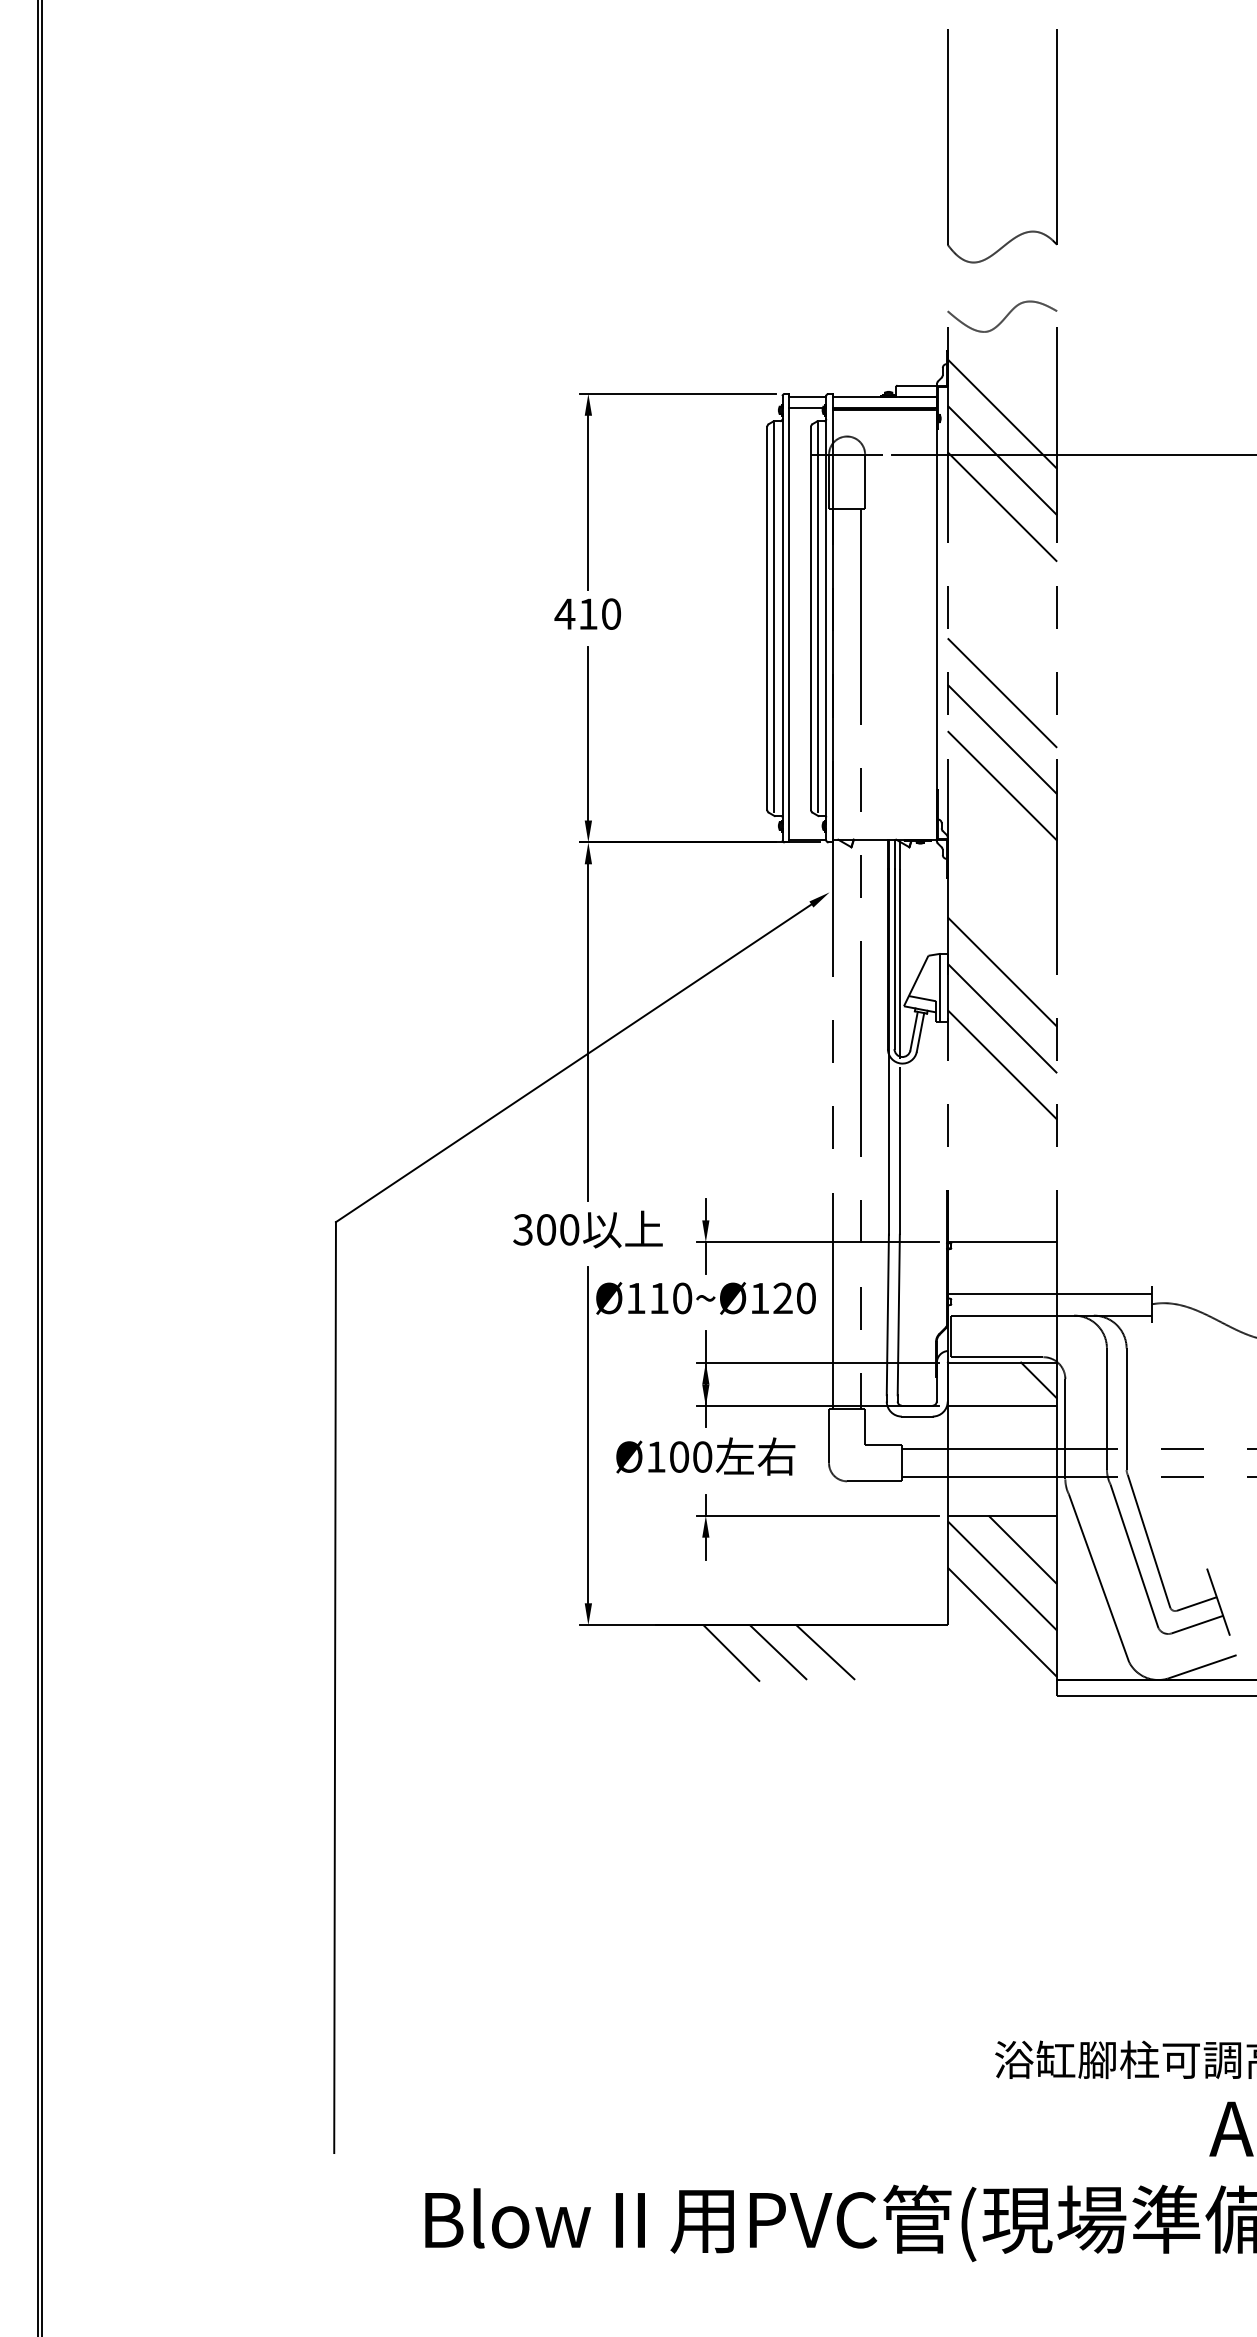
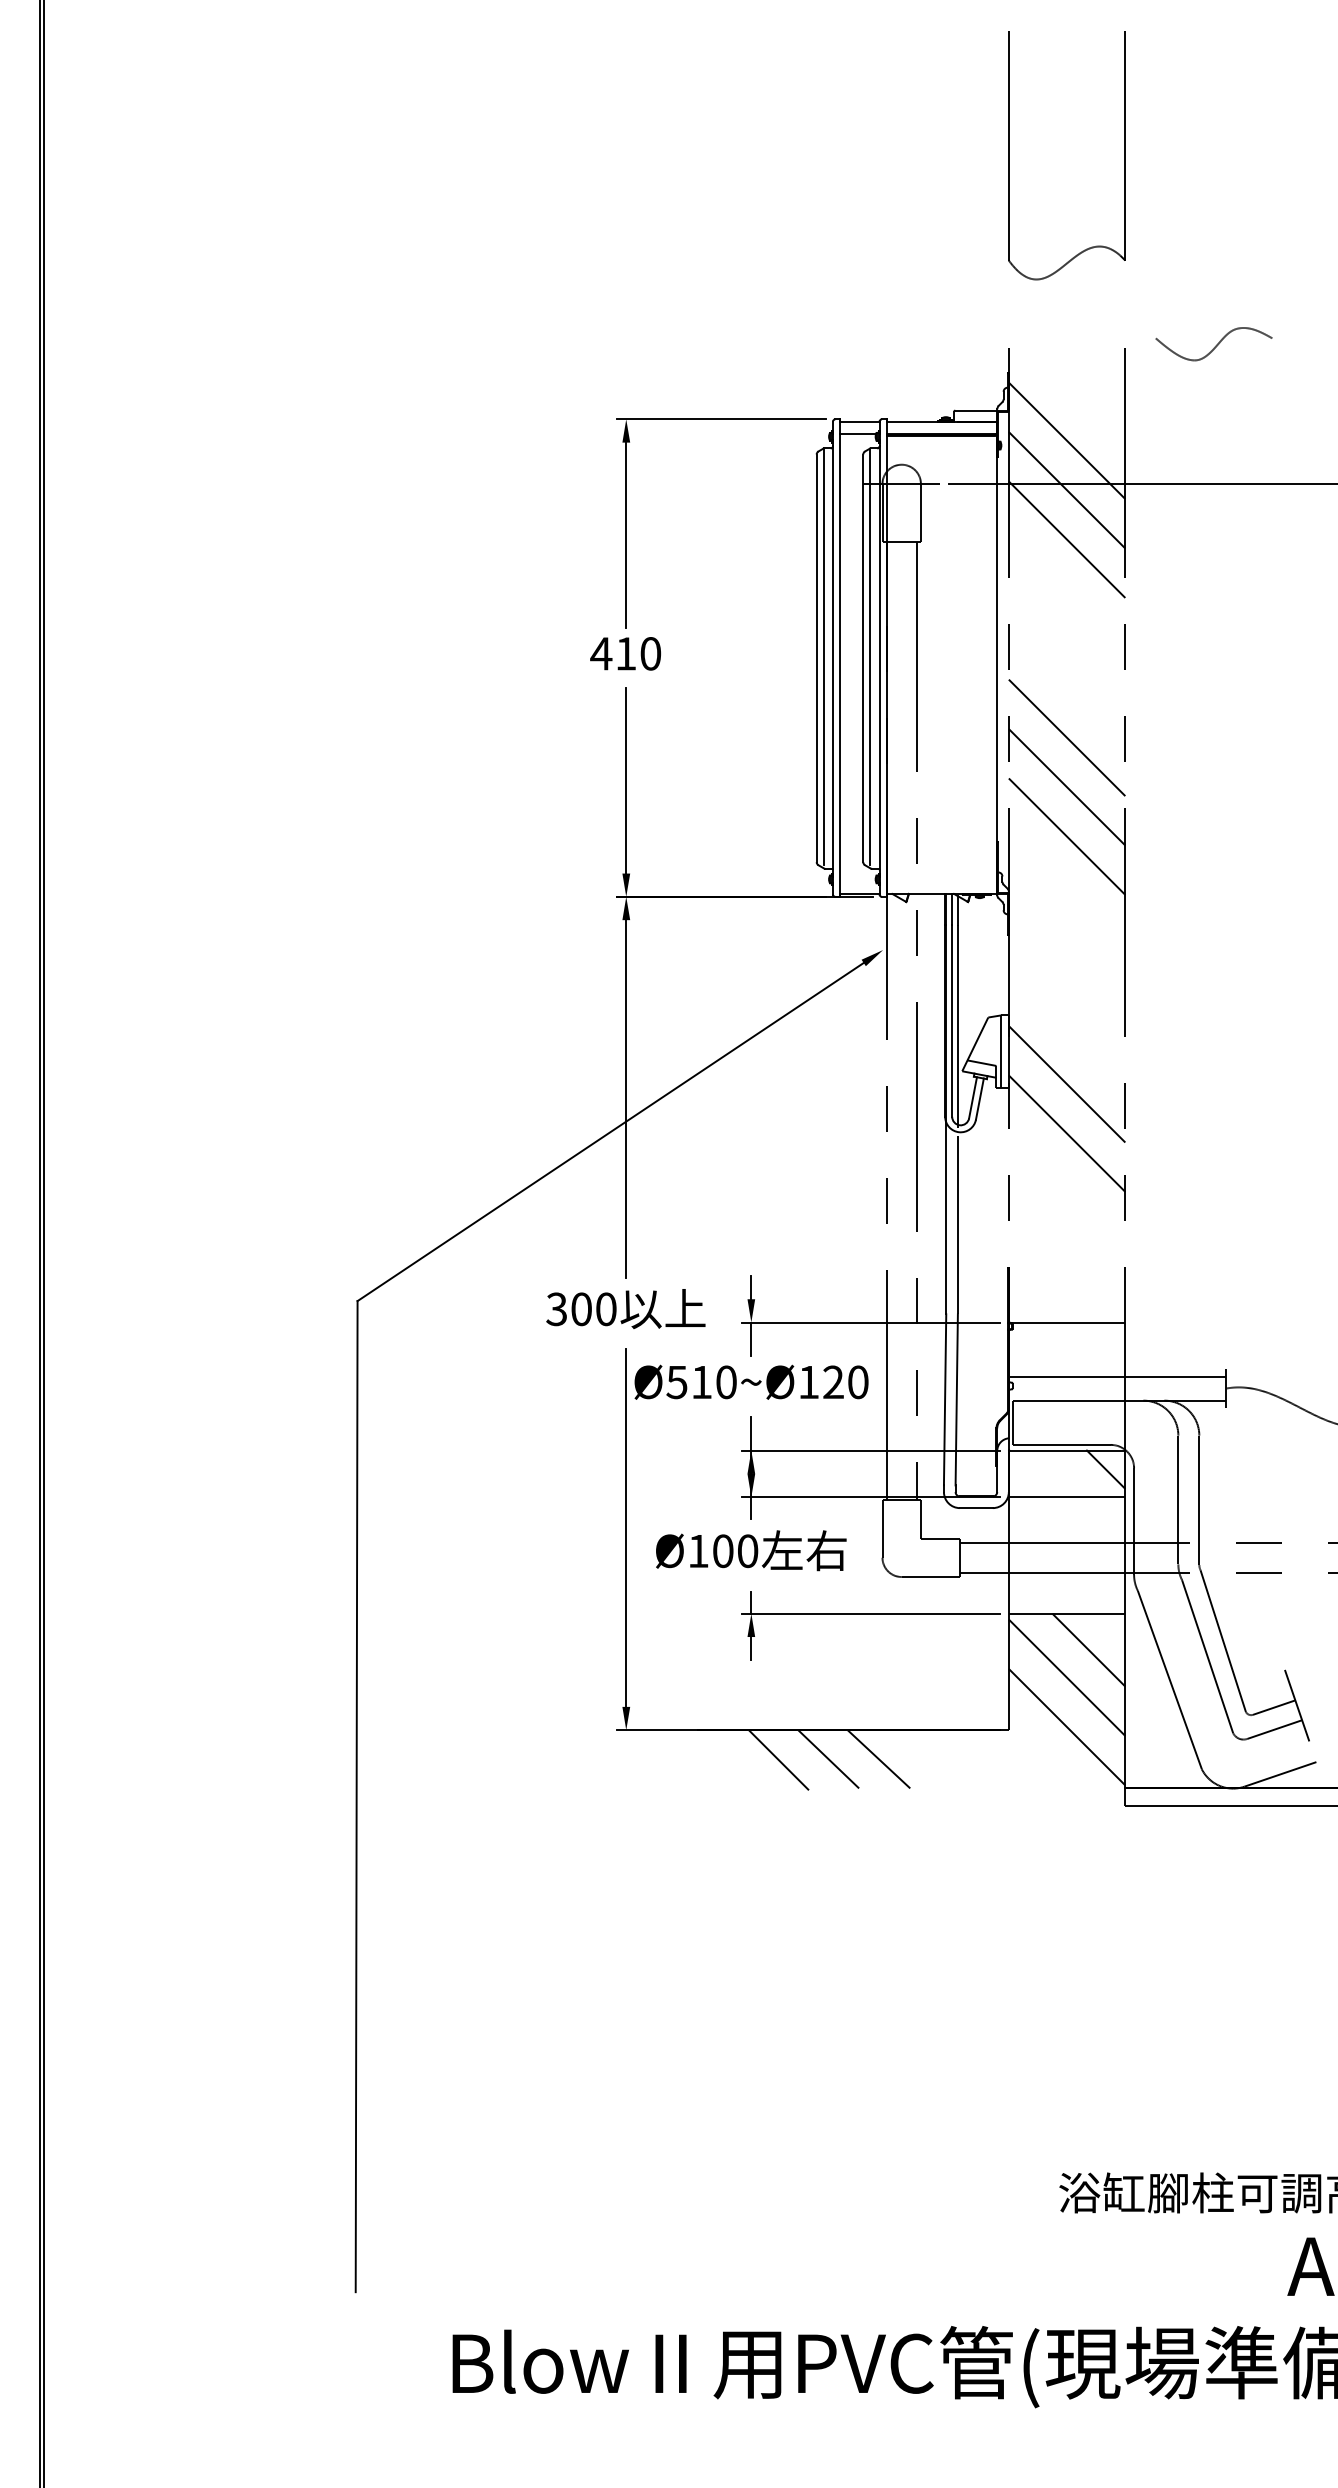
curve: (1003, 317) -> (1215, 345), moved
line: (1001, 971) -> (1066, 1034), removed
text: (635, 1298) -> (676, 1382), Ø110~Ø120 -> Ø510~Ø120

